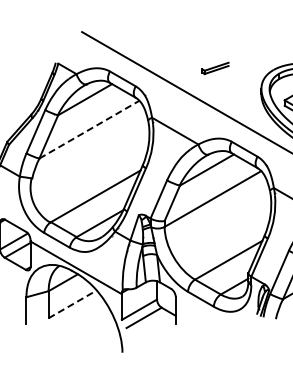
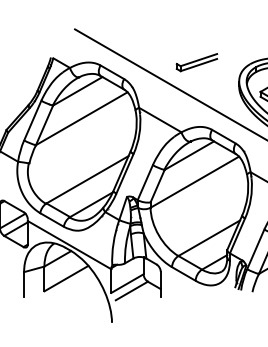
part: (215, 68) -> (197, 62), size x1.67
line: (89, 129) -> (81, 118), dashed -> solid
line: (72, 304) -> (66, 278), dashed -> solid

